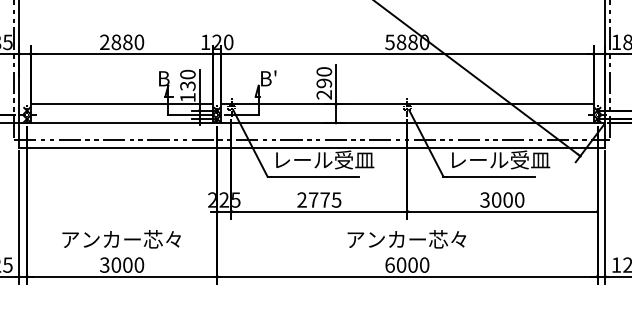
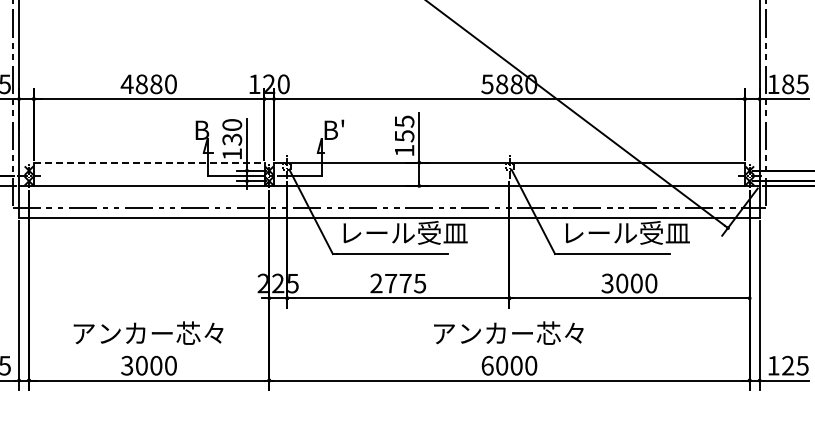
text: (104, 41) -> (126, 83), 2880 -> 4880
text: (324, 82) -> (404, 135), 290 -> 155
line: (122, 104) -> (149, 162), solid -> dashed

